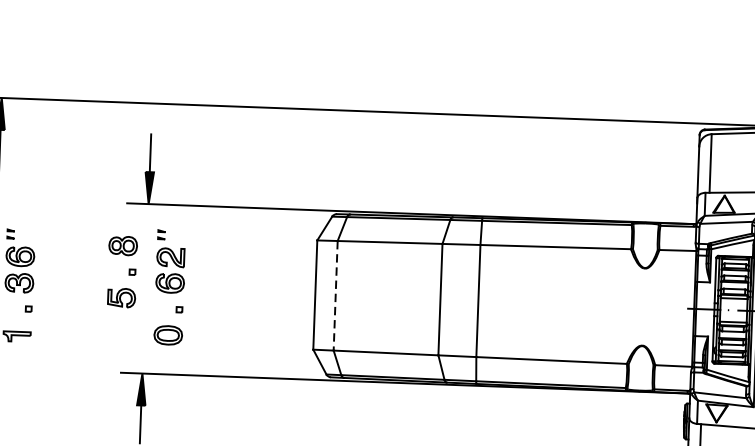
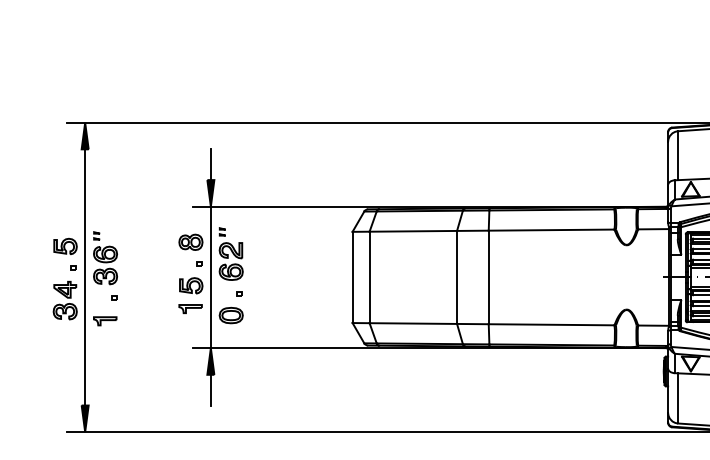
line: (145, 288) -> (210, 277), added
line: (335, 295) -> (369, 277), dashed -> solid
part: (119, 325) -> (190, 308), added

